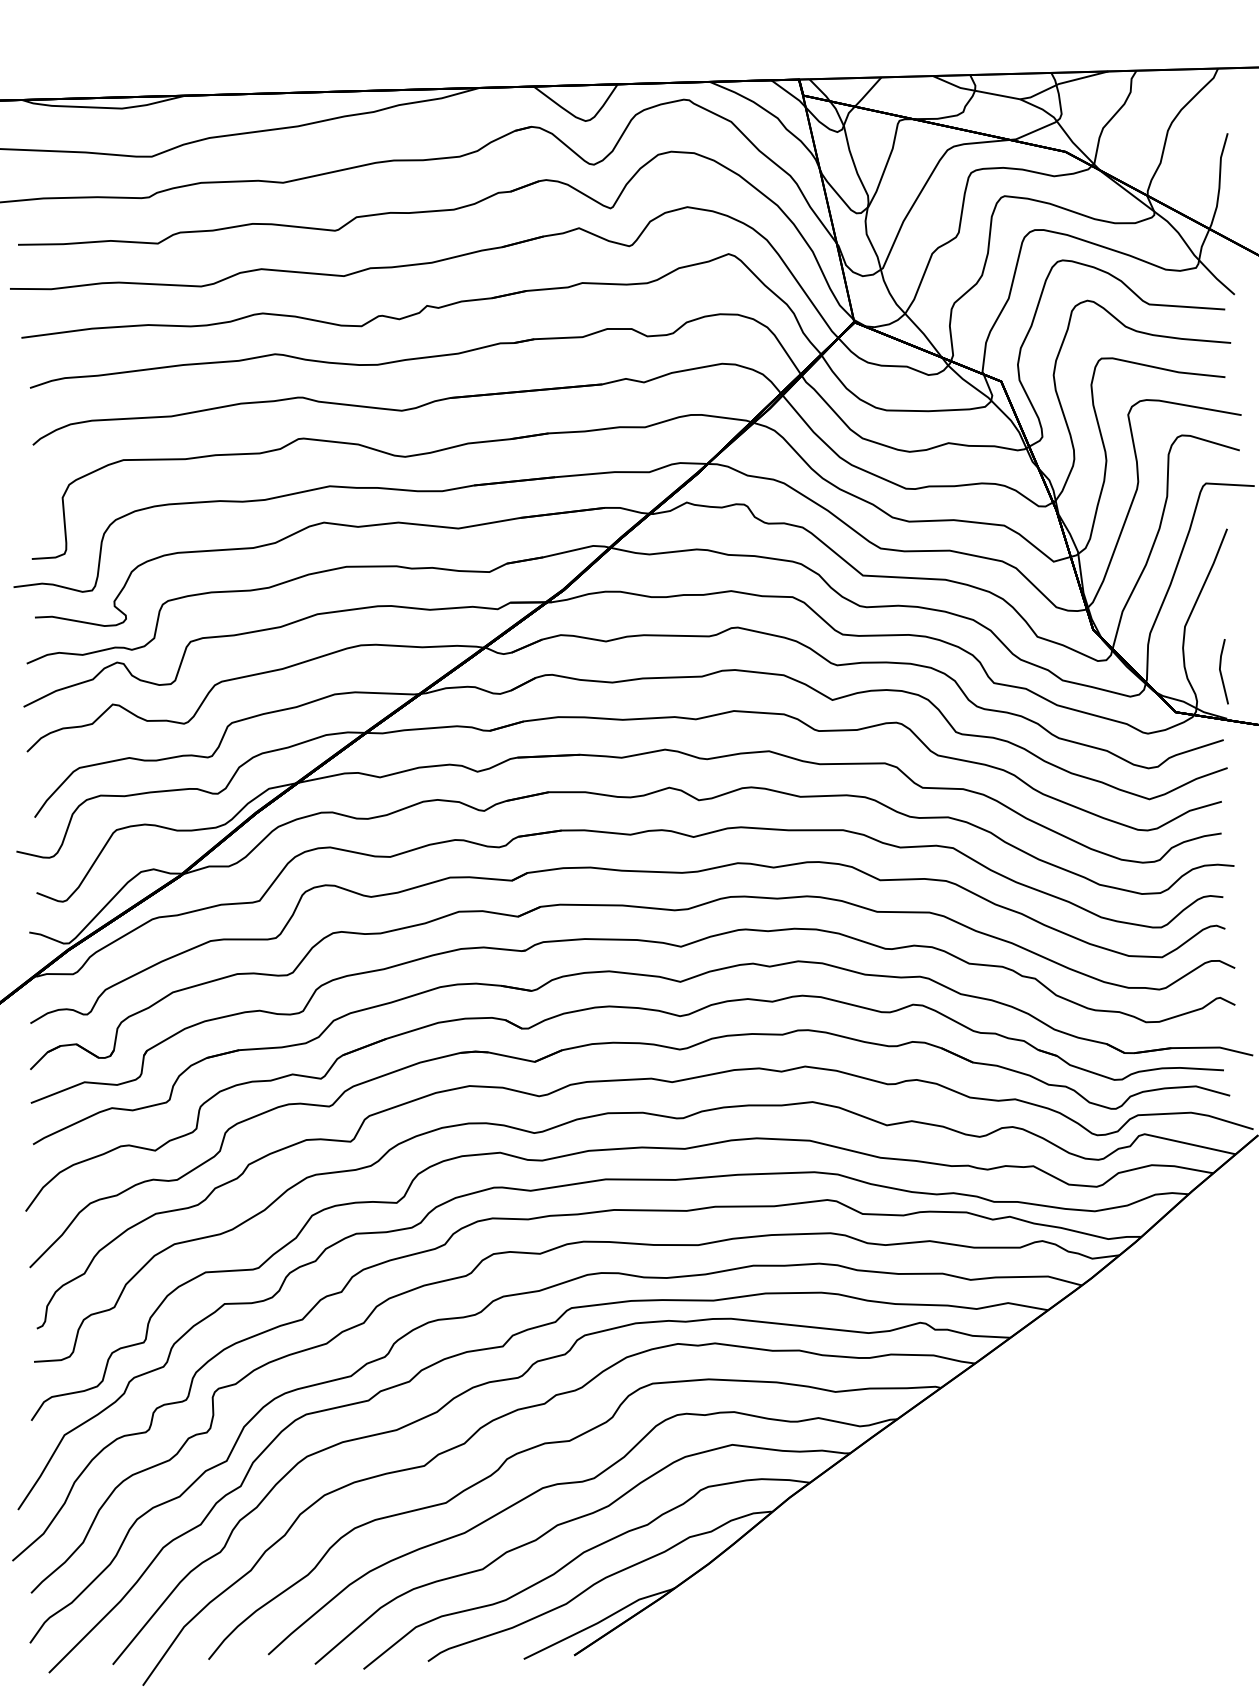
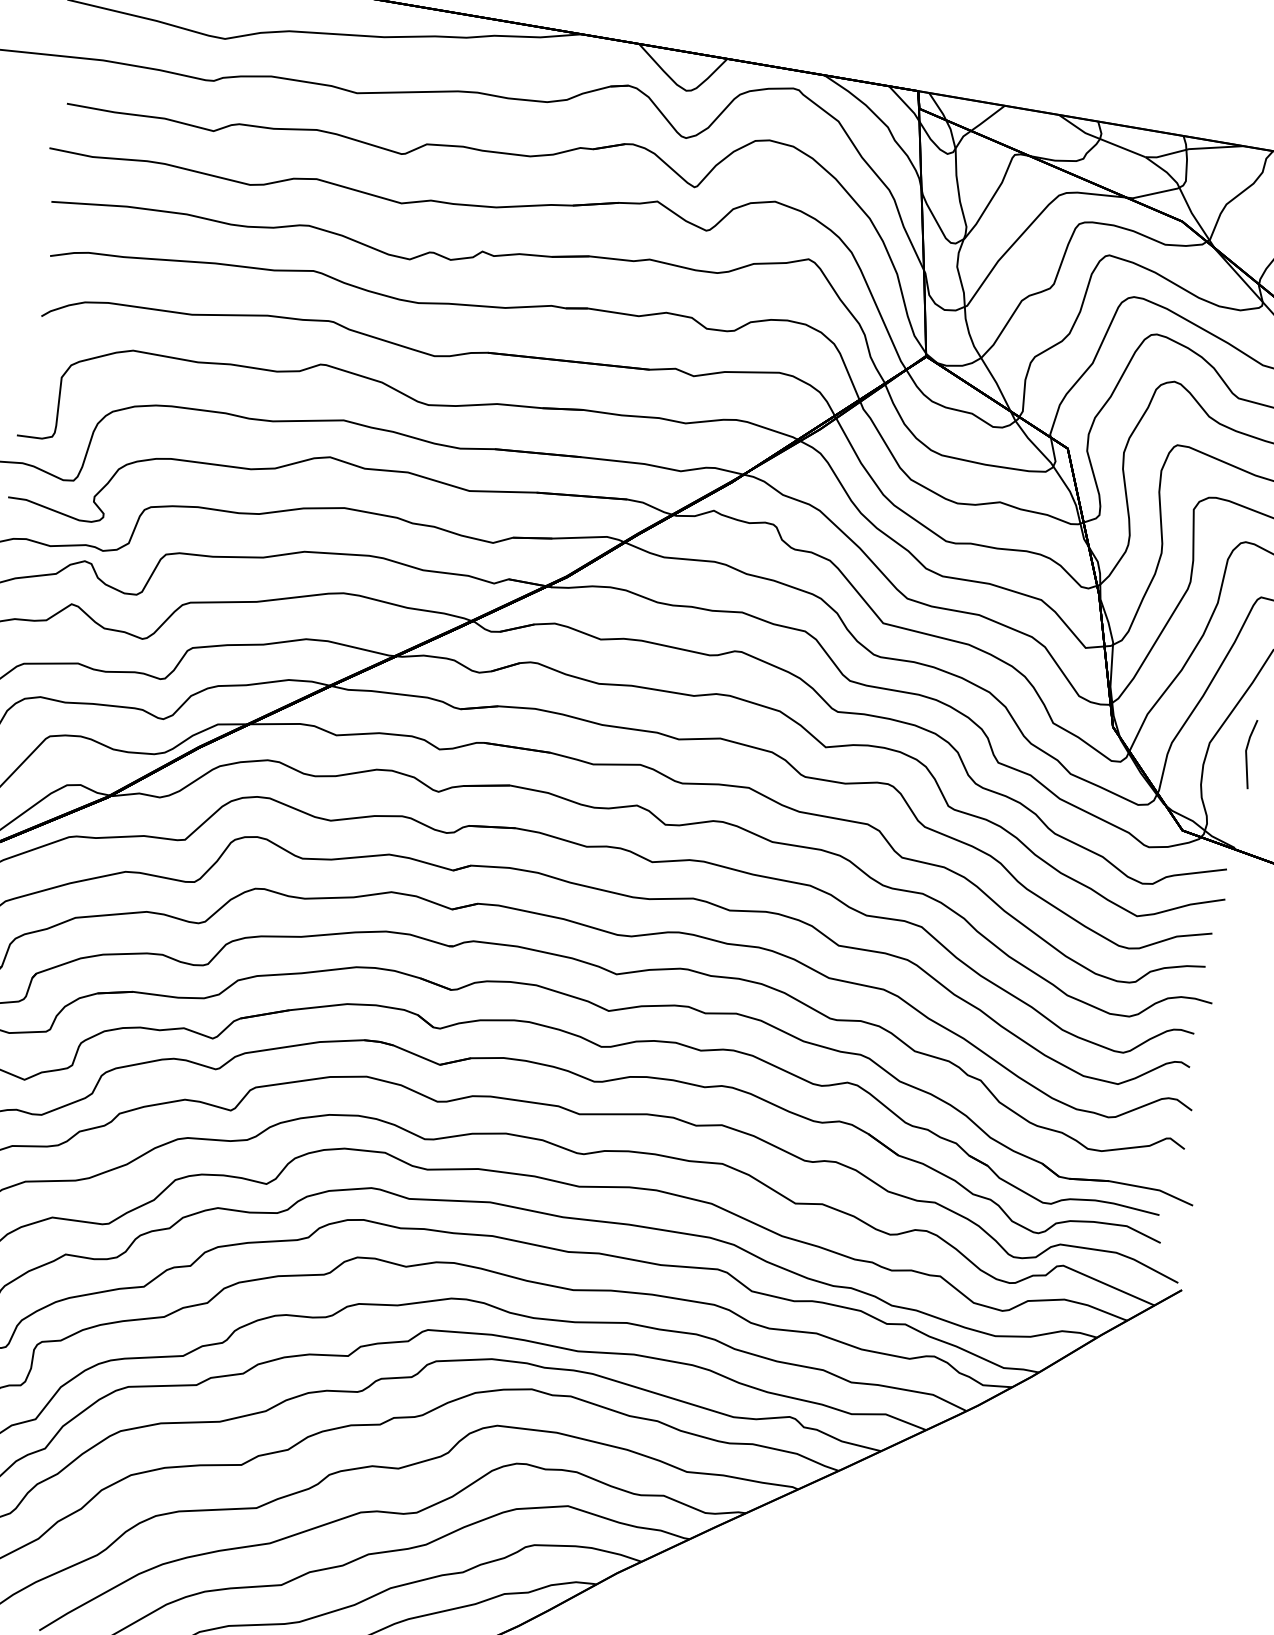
line: (1221, 671) -> (1247, 753), moved

